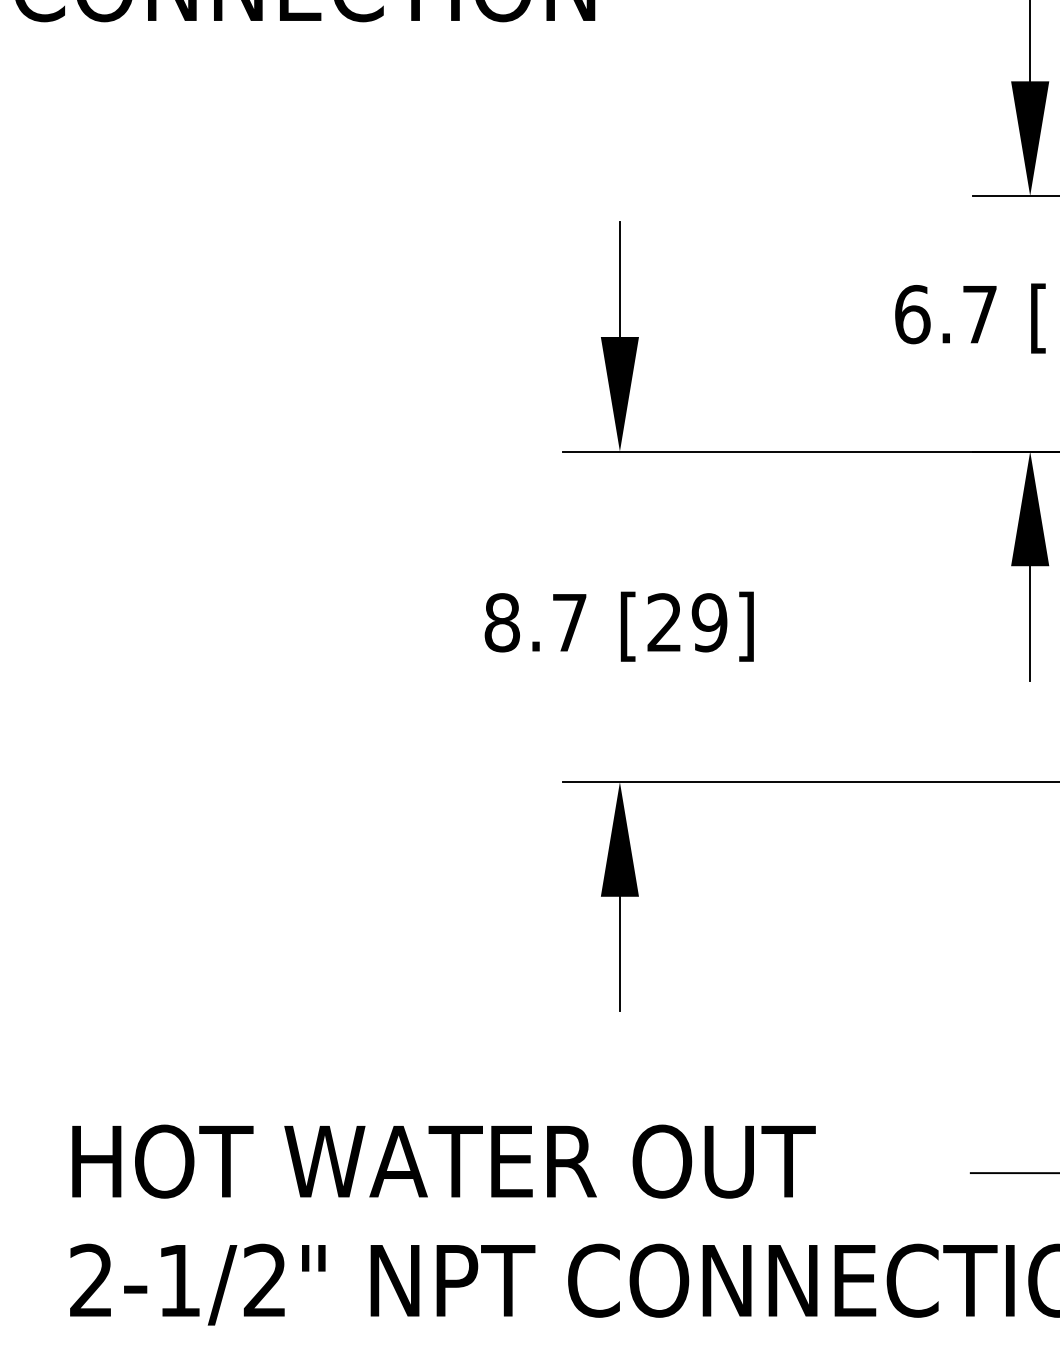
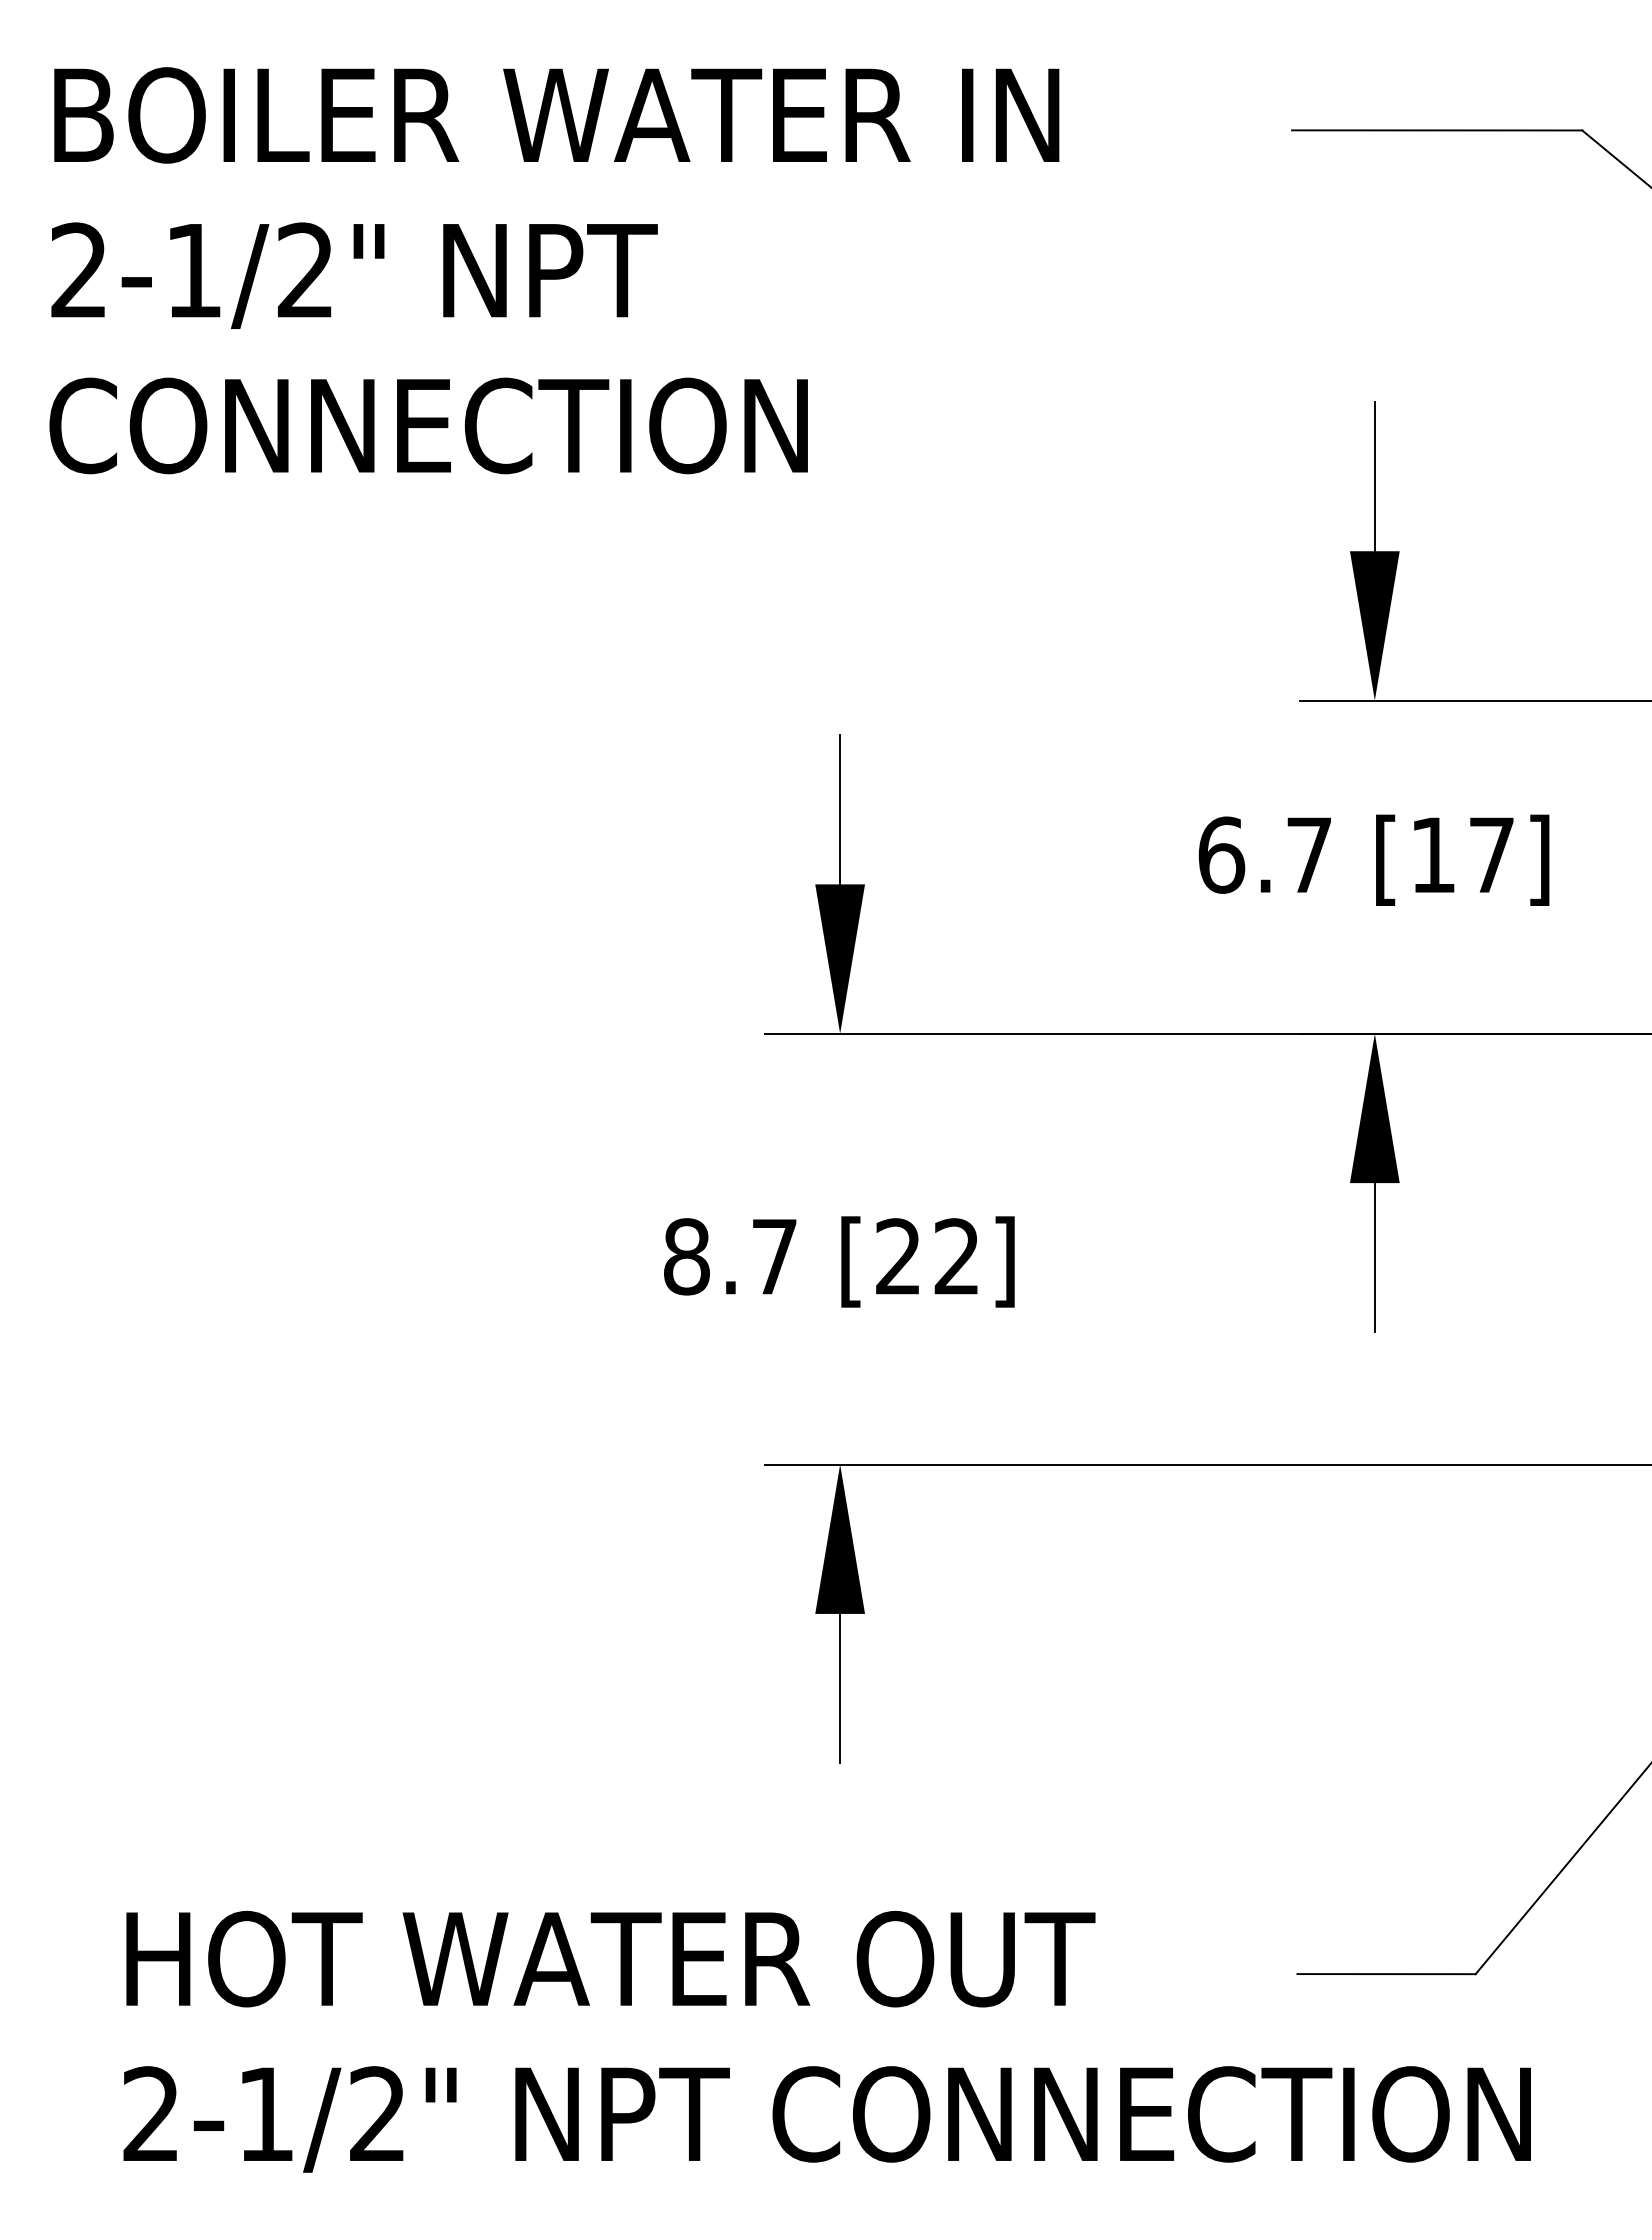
text: (709, 622) -> (956, 1256), [29] -> [22]

